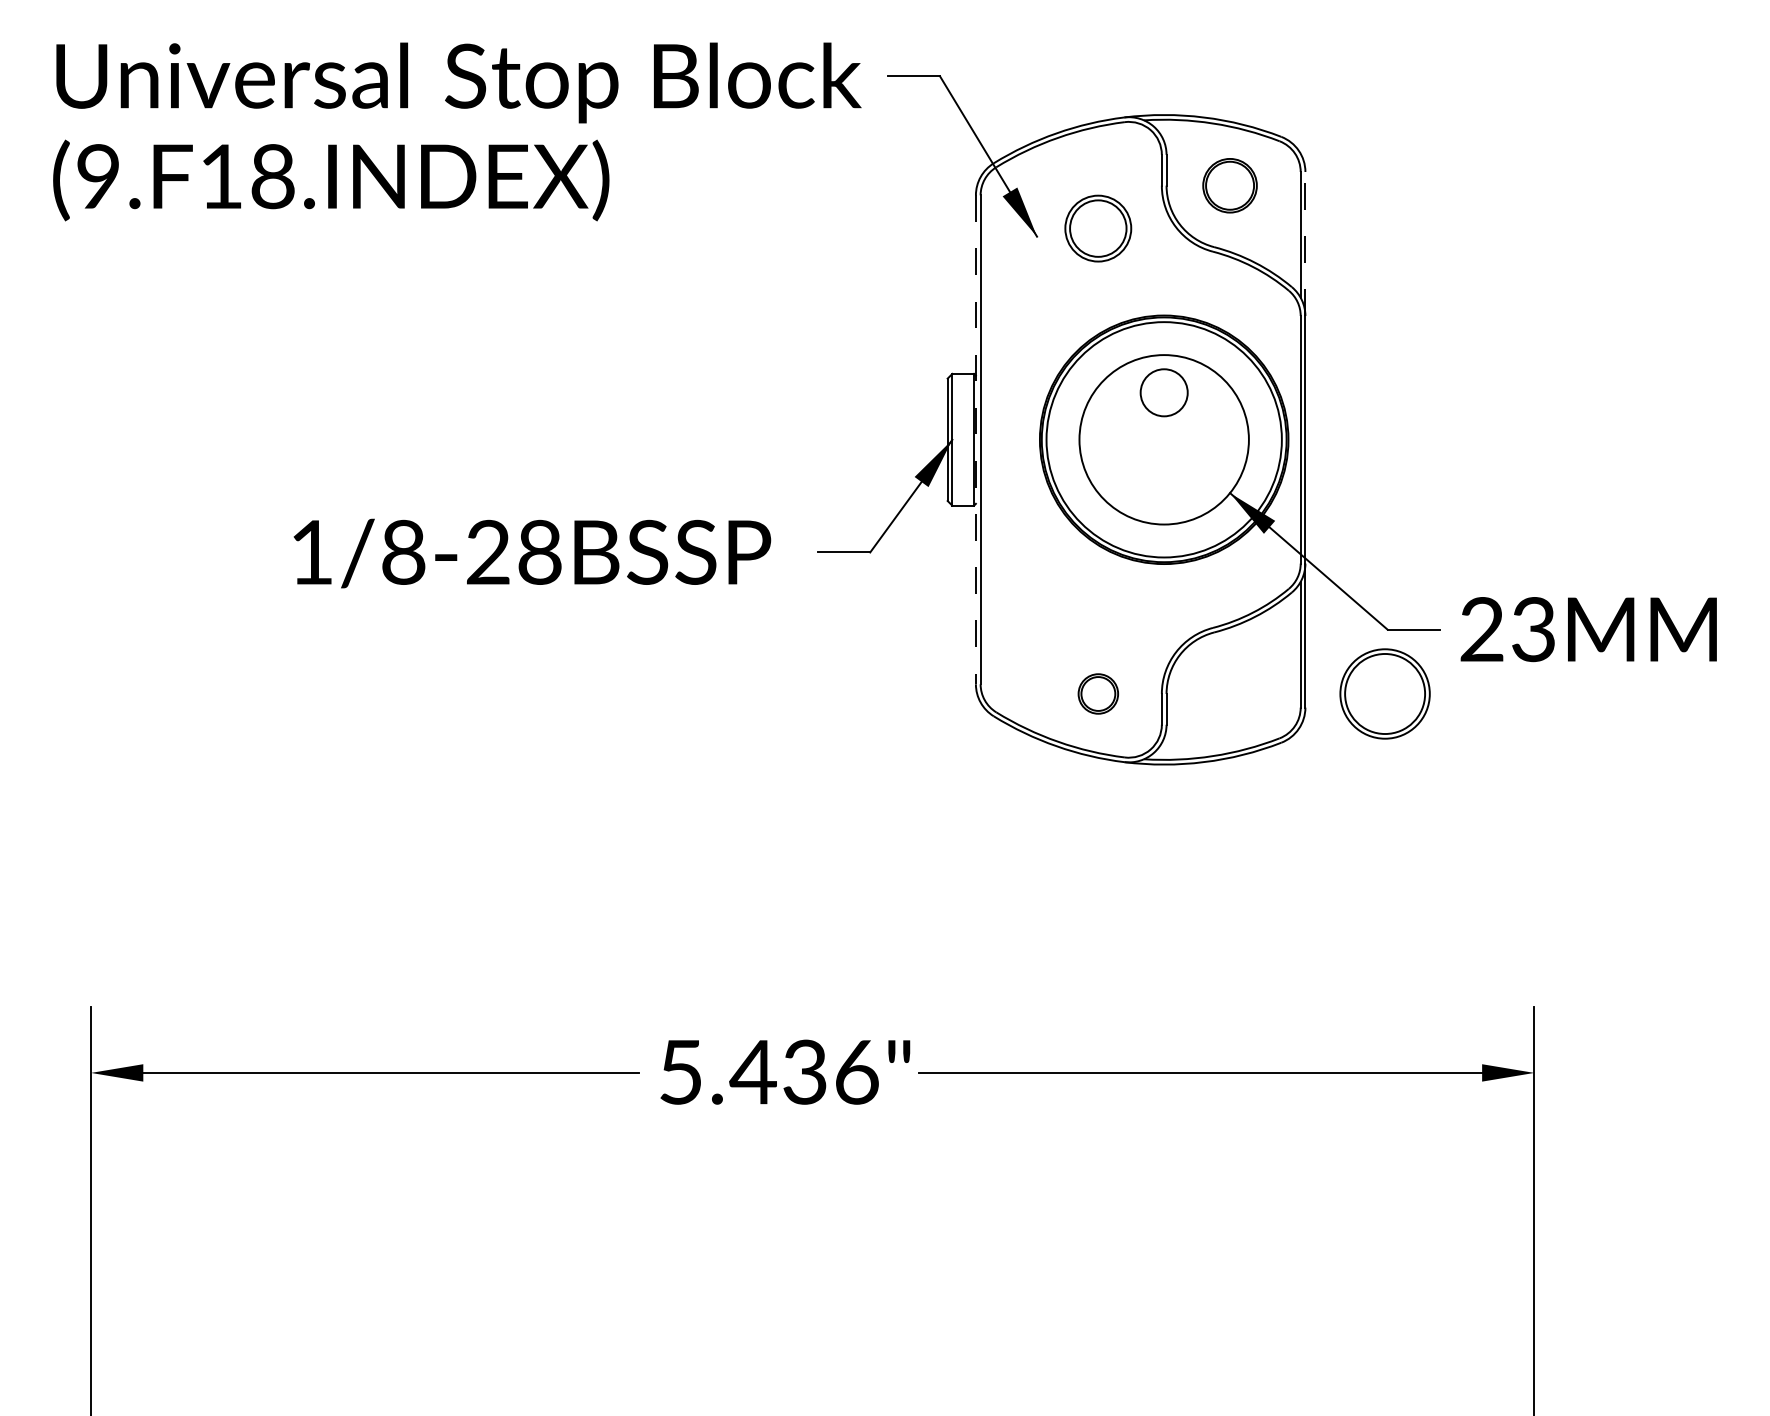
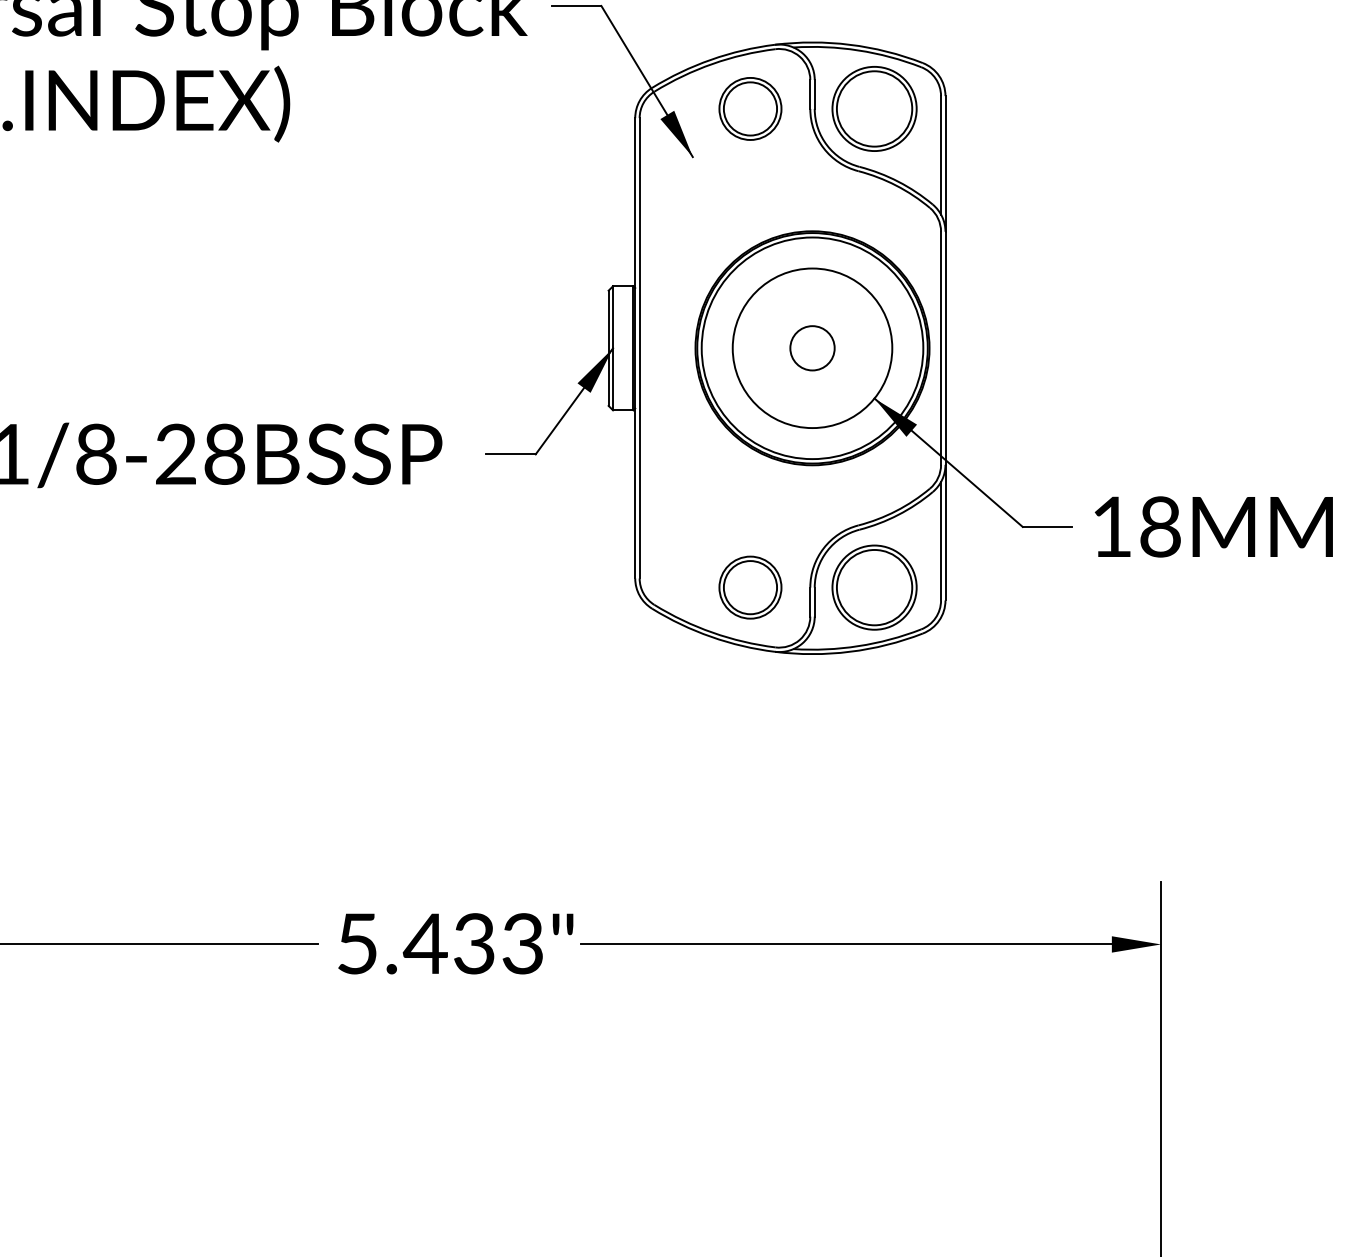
part: (1229, 185) -> (874, 108), size x1.67
part: (1098, 228) -> (750, 108), moved
line: (1305, 243) -> (945, 163), dashed -> solid
circle: (1163, 392) -> (811, 348), moved
line: (975, 440) -> (634, 348), dashed -> solid
text: (1507, 629) -> (1135, 526), 23MM -> 18MM
part: (1098, 693) -> (750, 587), size x1.67
part: (1384, 693) -> (874, 587), moved
text: (856, 1071) -> (522, 943), 5.436" -> 5.433"

